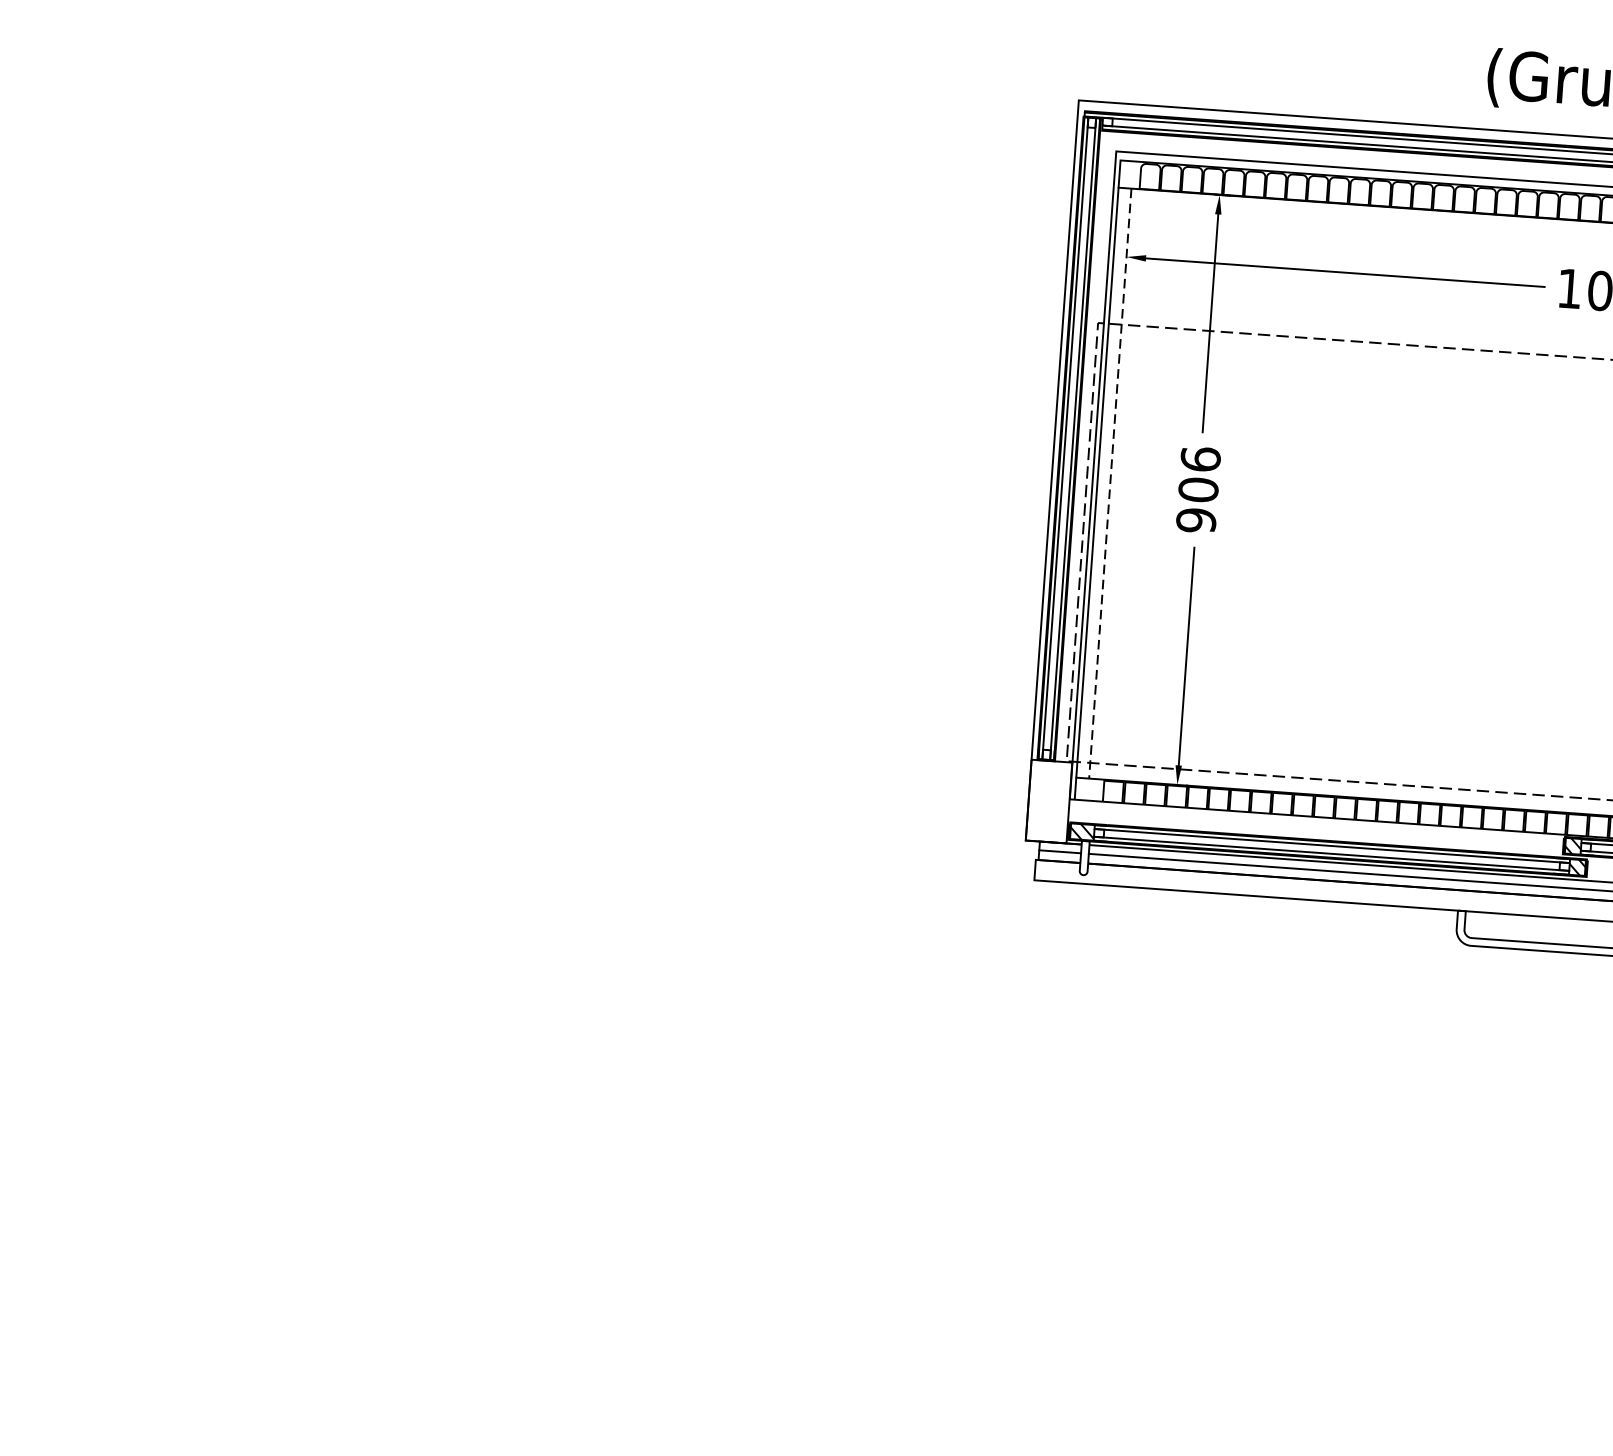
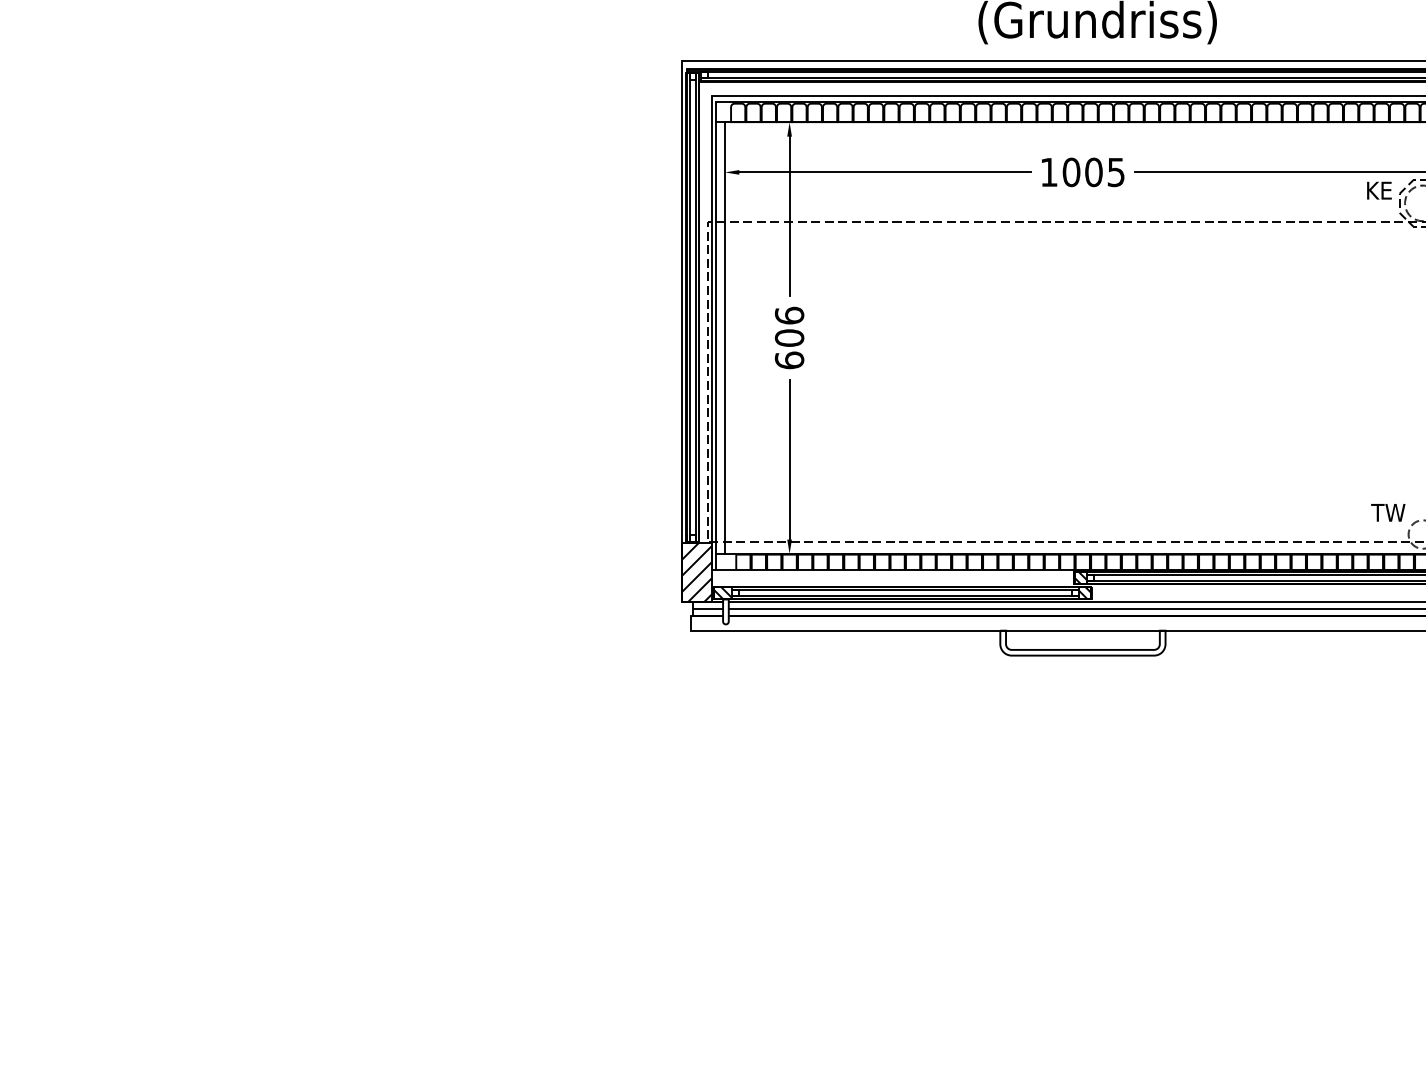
line: (1110, 484) -> (725, 338), dashed -> solid
text: (1196, 520) -> (789, 360), 906 -> 606
hatch: (1048, 801) -> (696, 572), added

